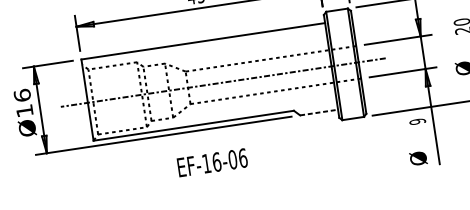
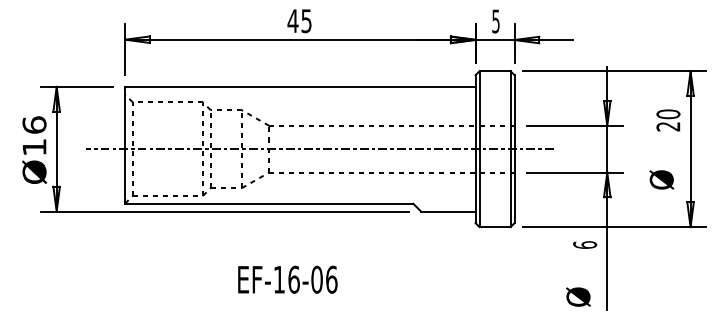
line: (319, 112) -> (448, 211), dashed -> solid
text: (417, 121) -> (585, 244), 9 -> 6
text: (212, 162) -> (287, 279), moved

